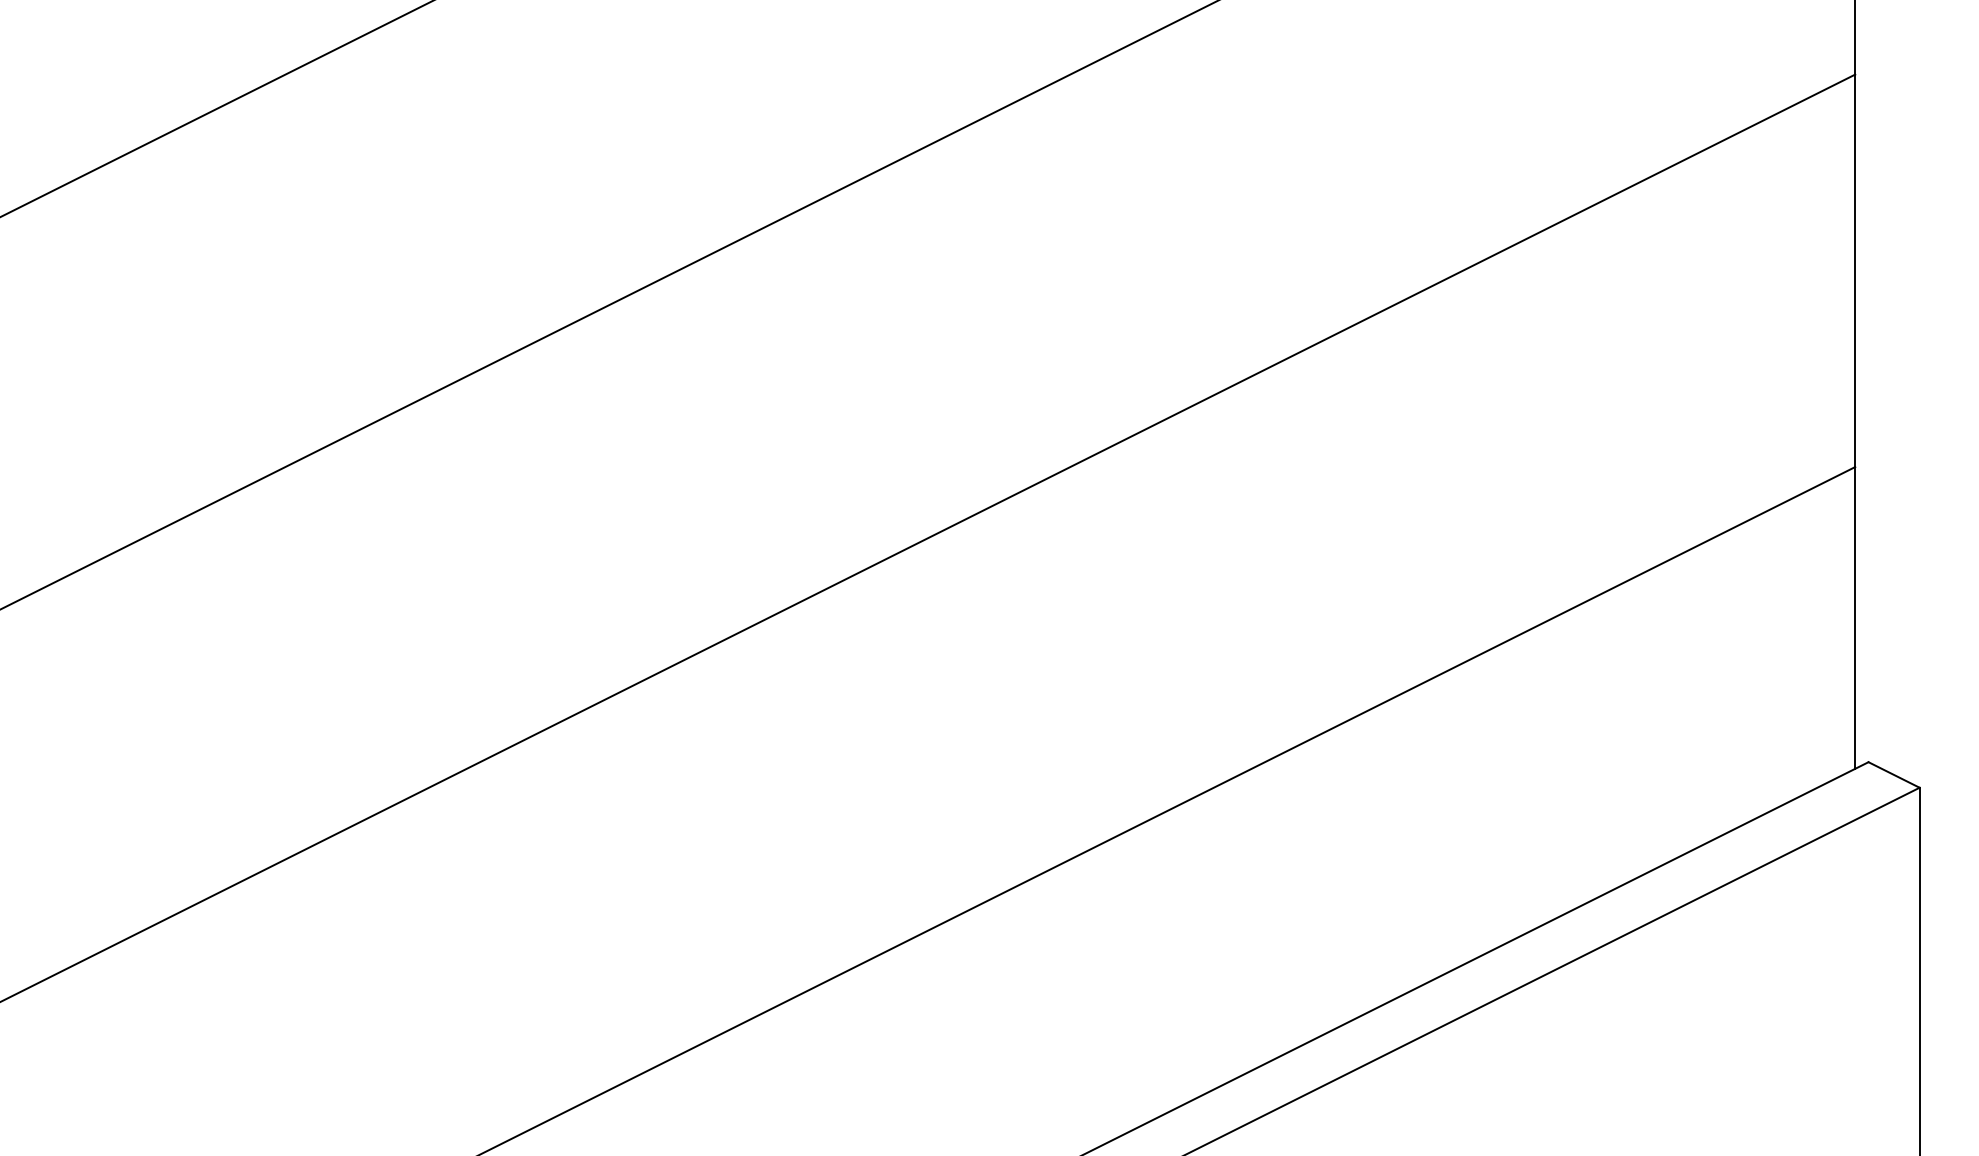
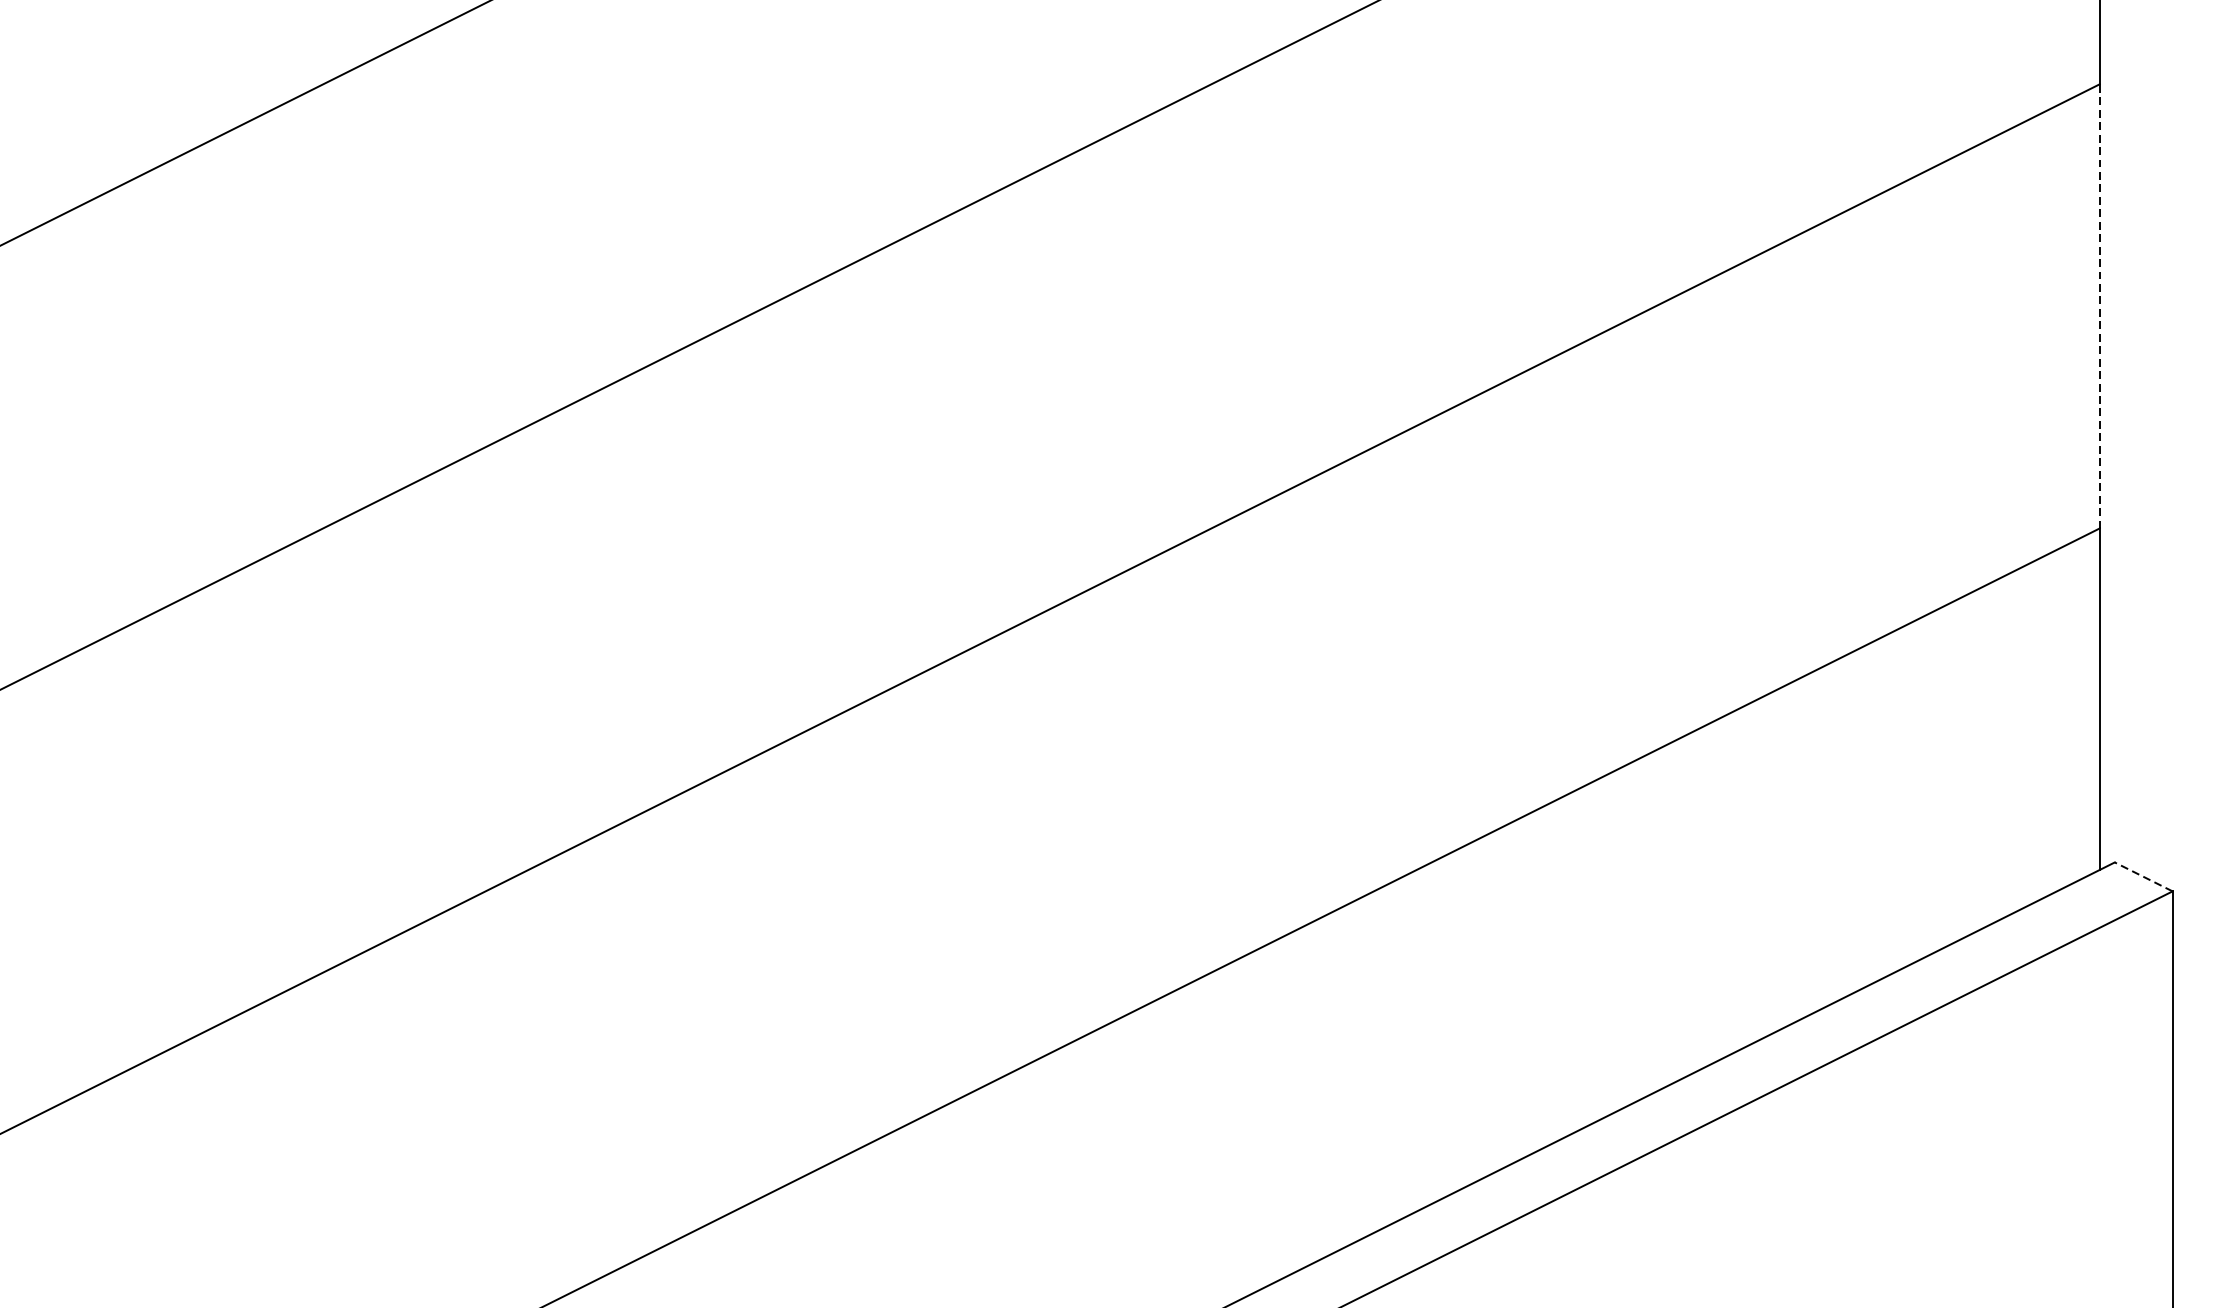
line: (1855, 270) -> (2100, 306), solid -> dashed
line: (1894, 774) -> (2144, 876), solid -> dashed

